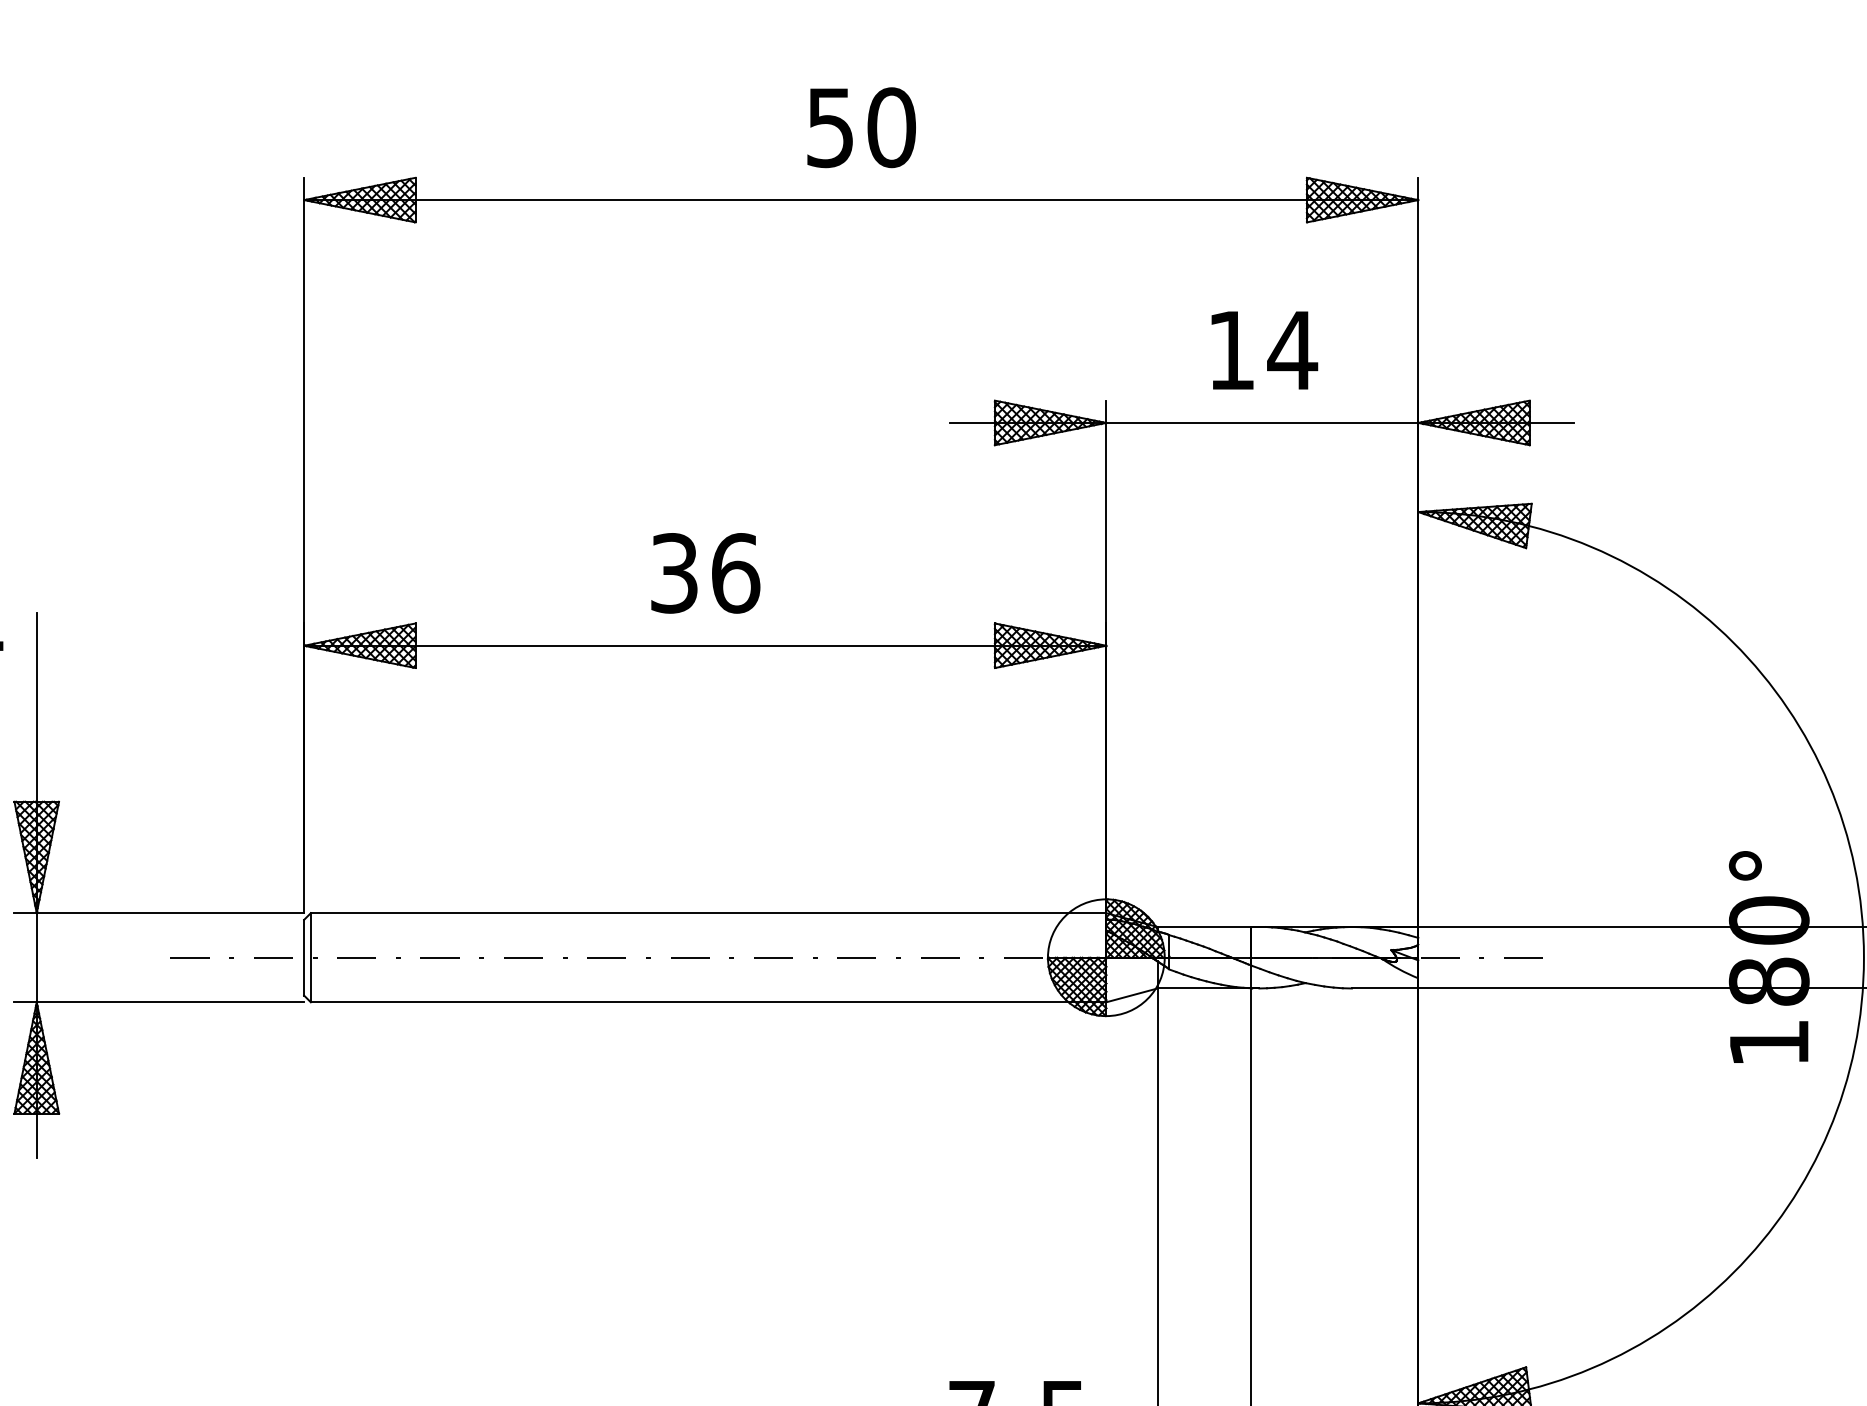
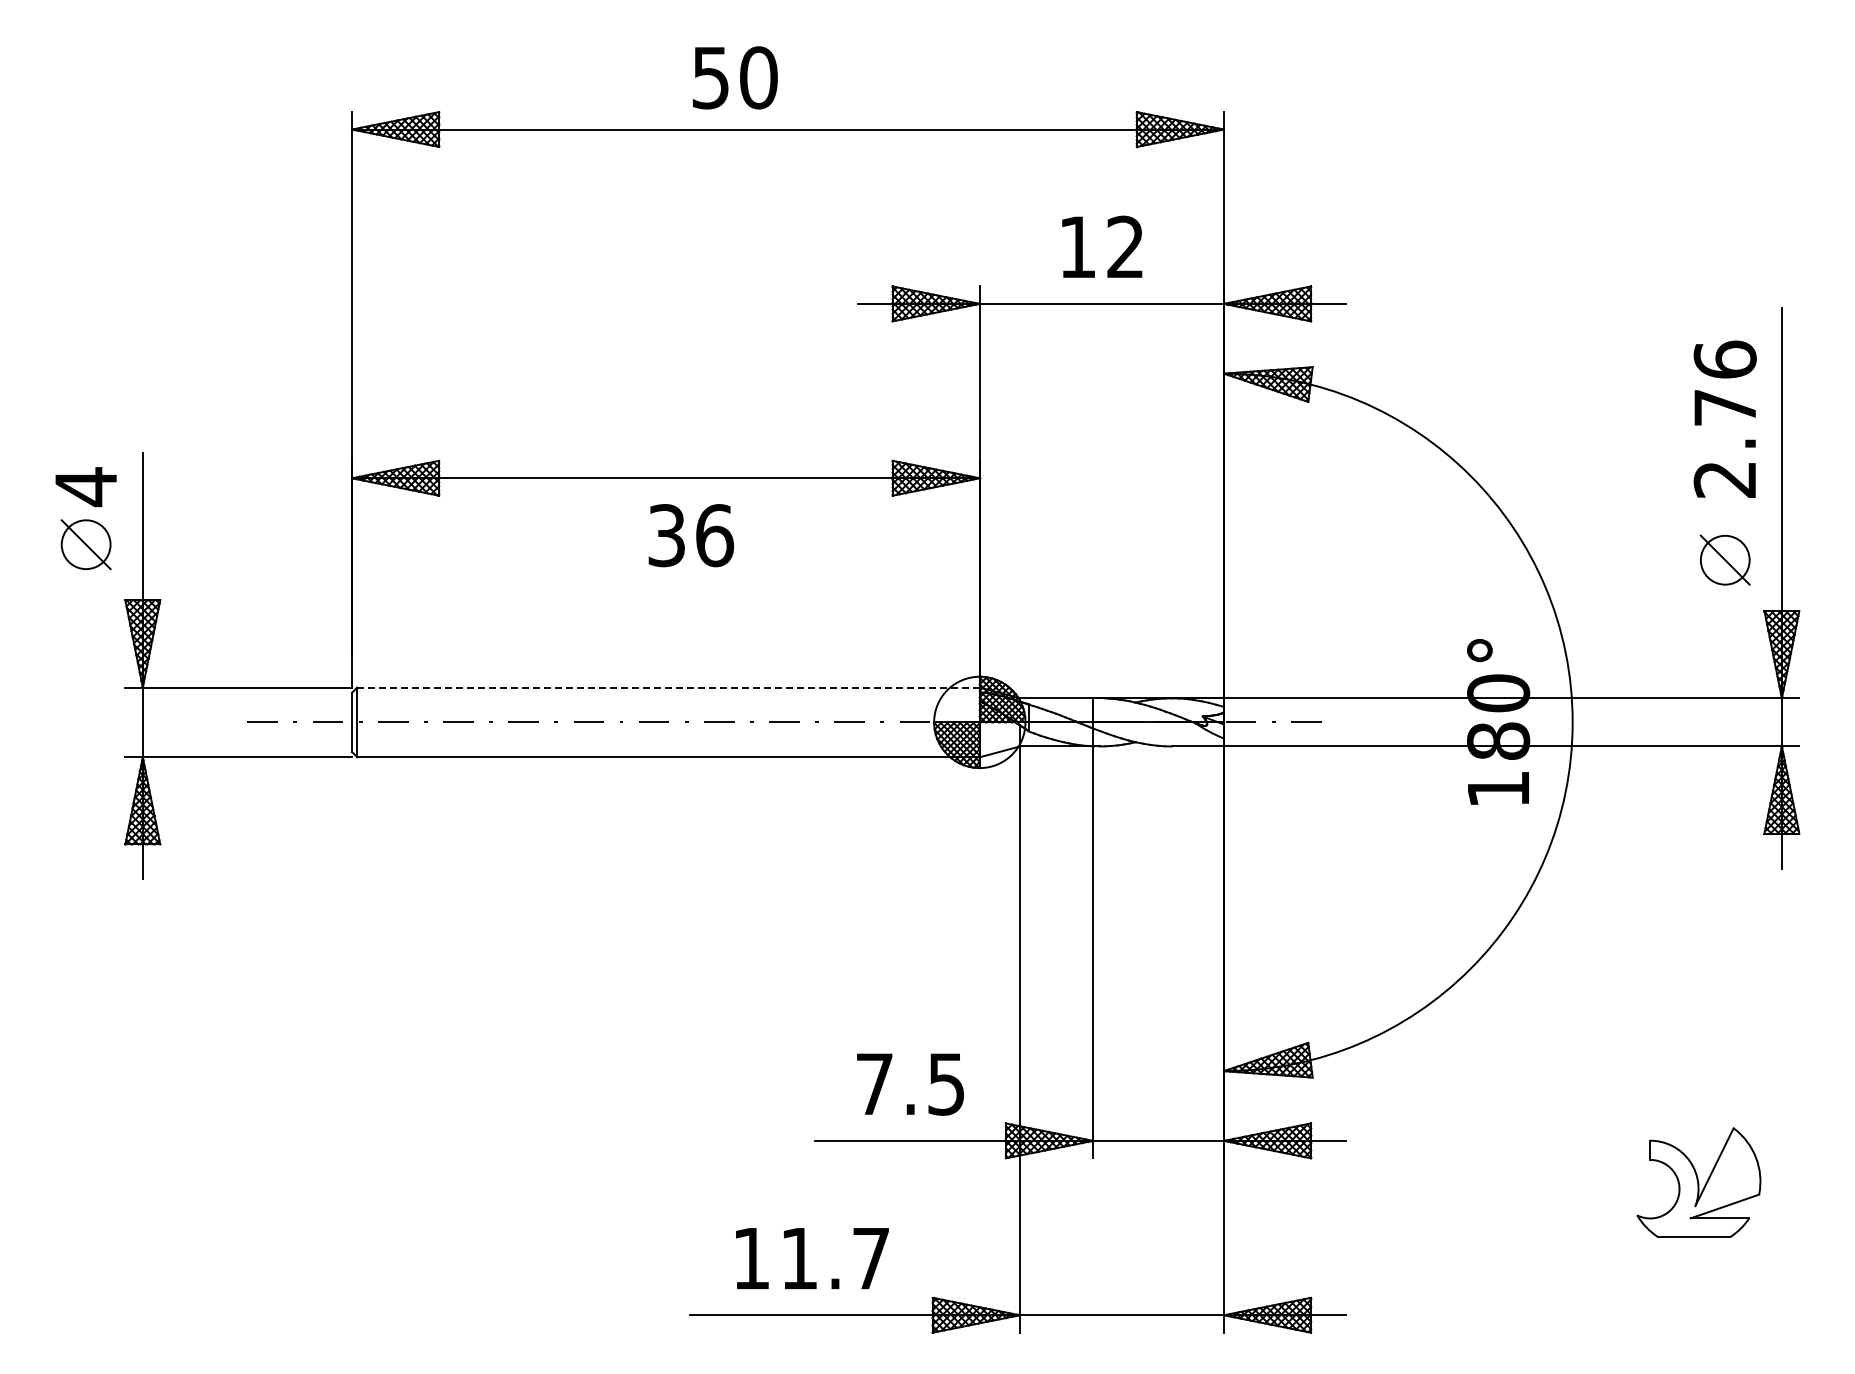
text: (861, 127) -> (735, 77), moved
text: (1292, 349) -> (1125, 246), 14 -> 12
text: (705, 573) -> (691, 535), moved
line: (708, 913) -> (668, 687), solid -> dashed

